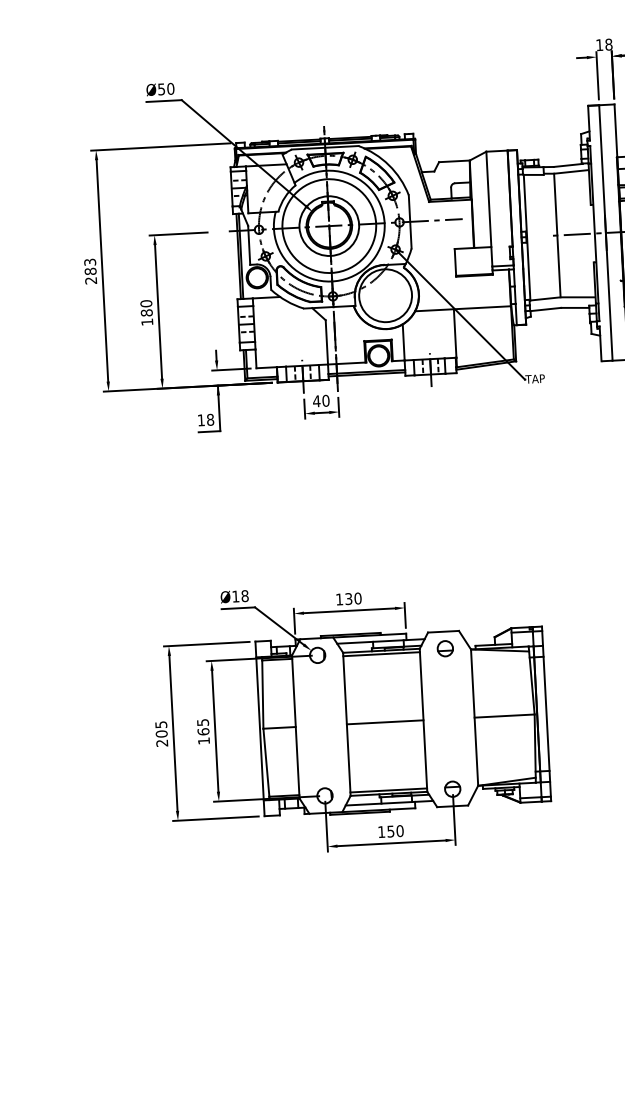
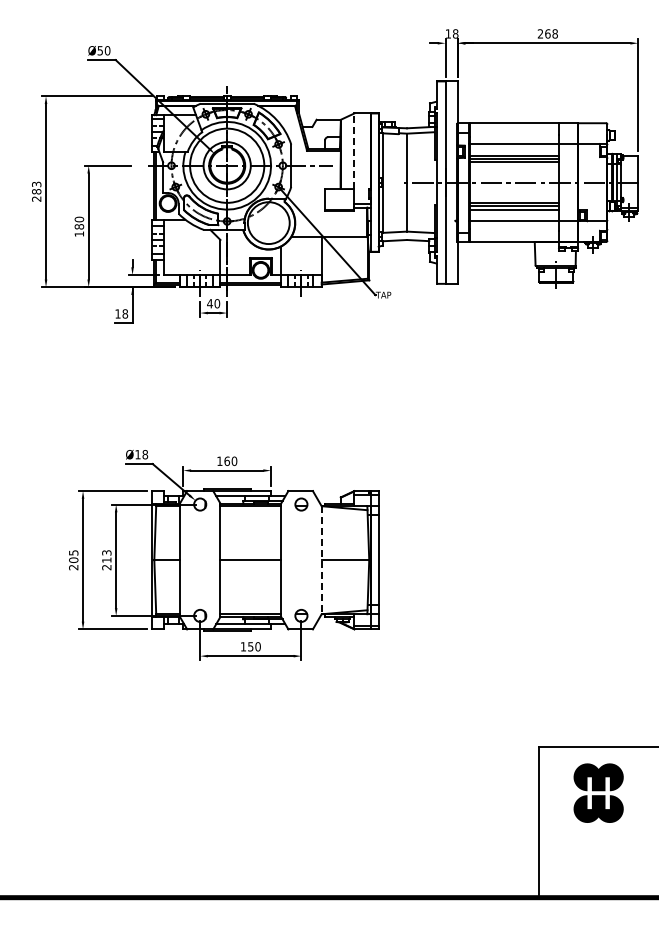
line: (488, 199) -> (354, 151), solid -> dashed
text: (347, 598) -> (226, 460), 130 -> 160
line: (474, 717) -> (321, 560), solid -> dashed
text: (203, 732) -> (106, 560), 165 -> 213

